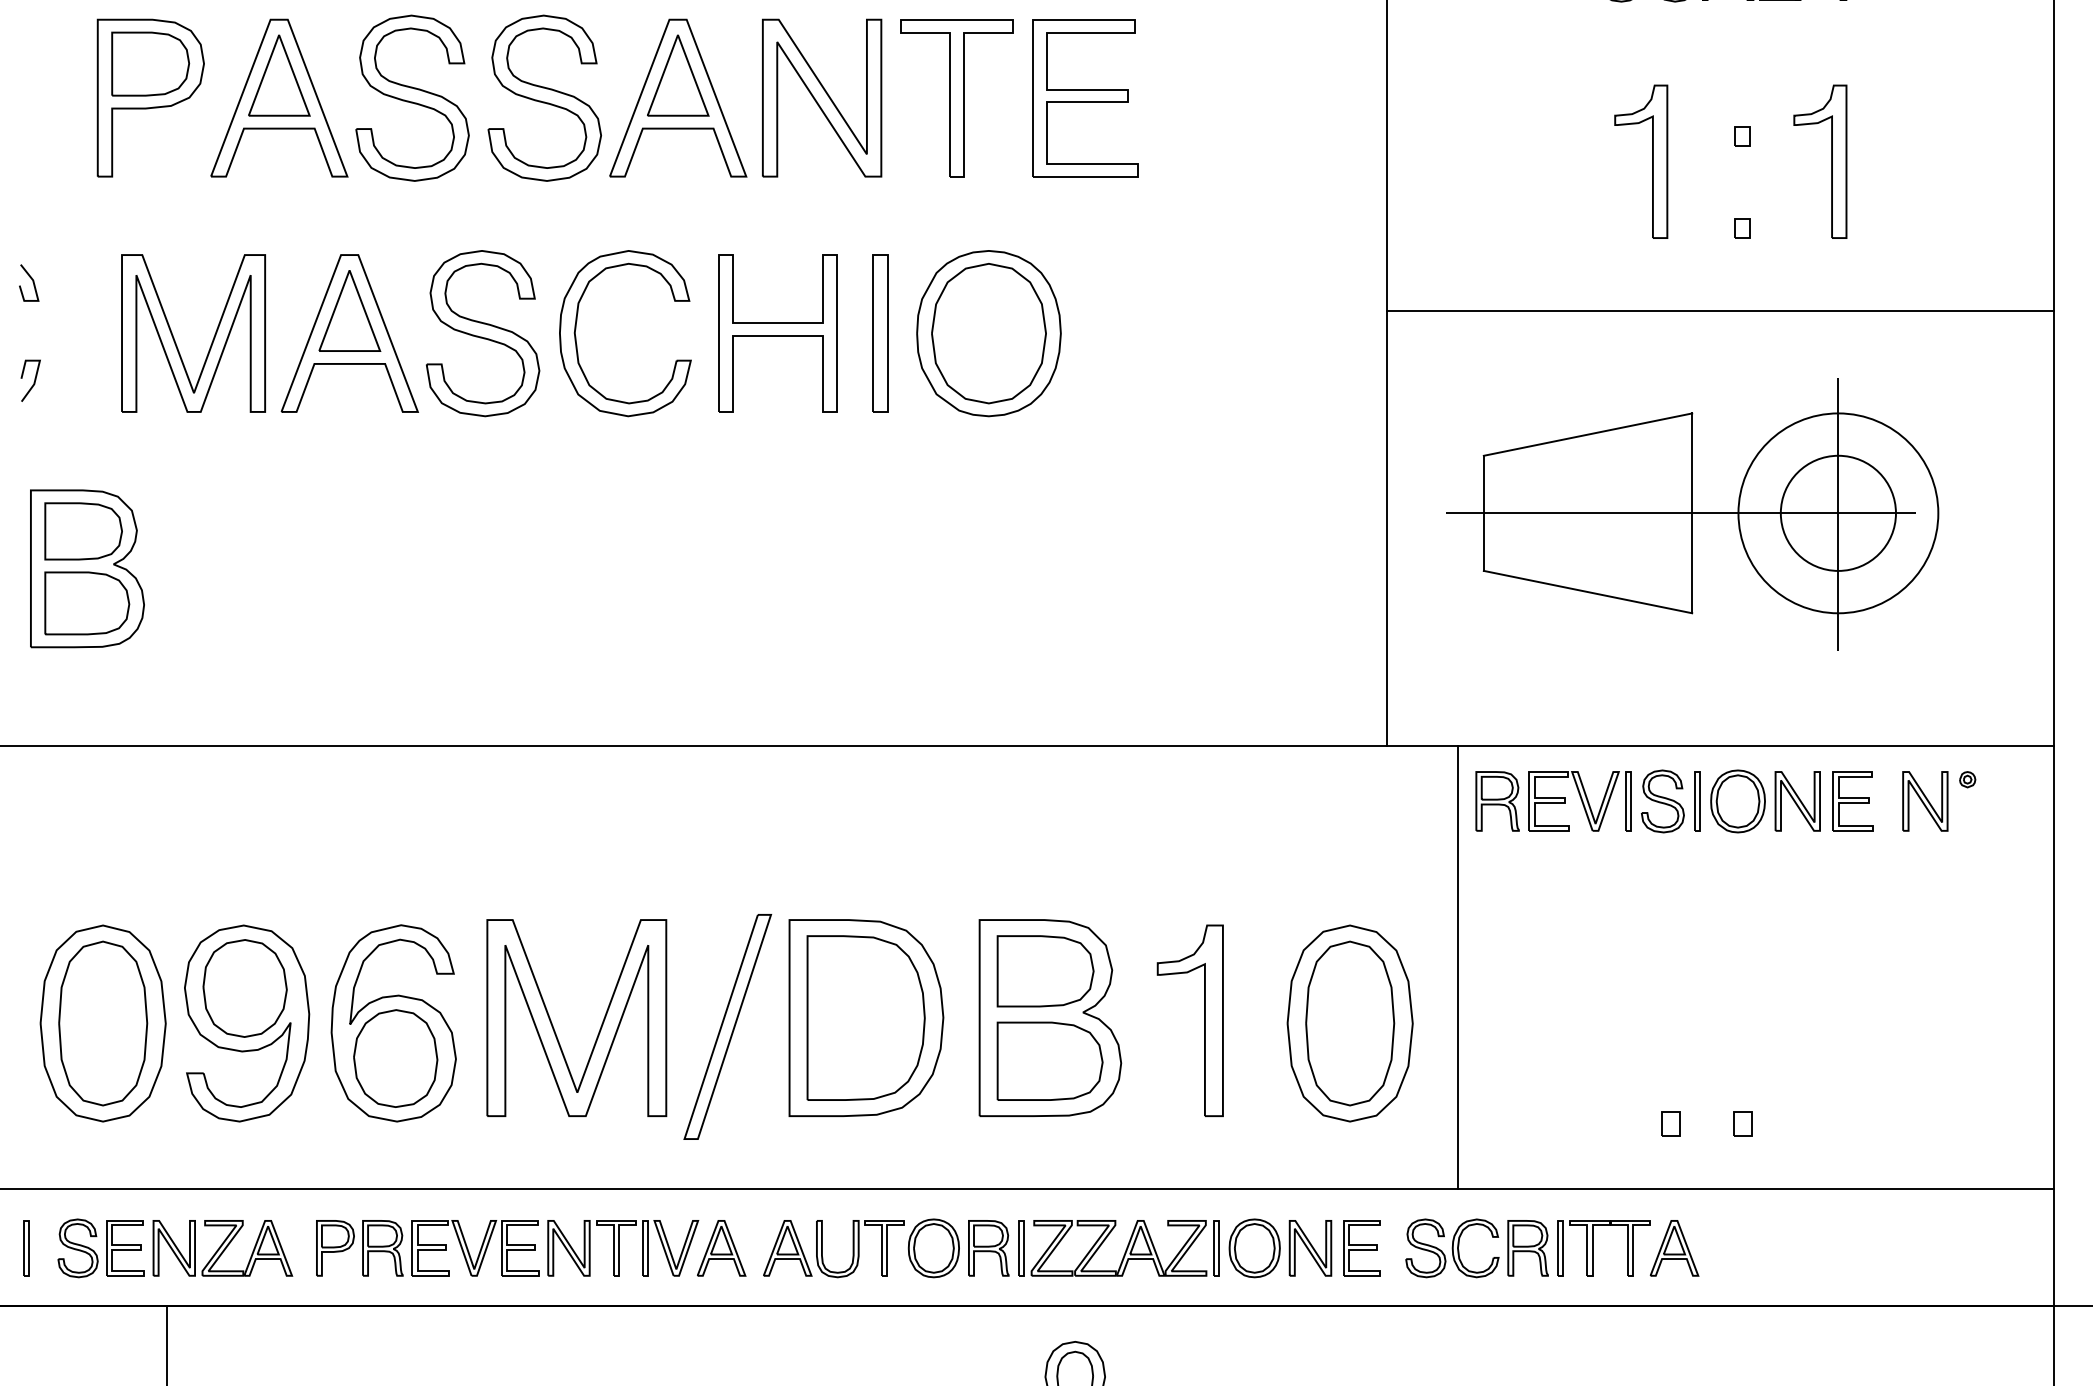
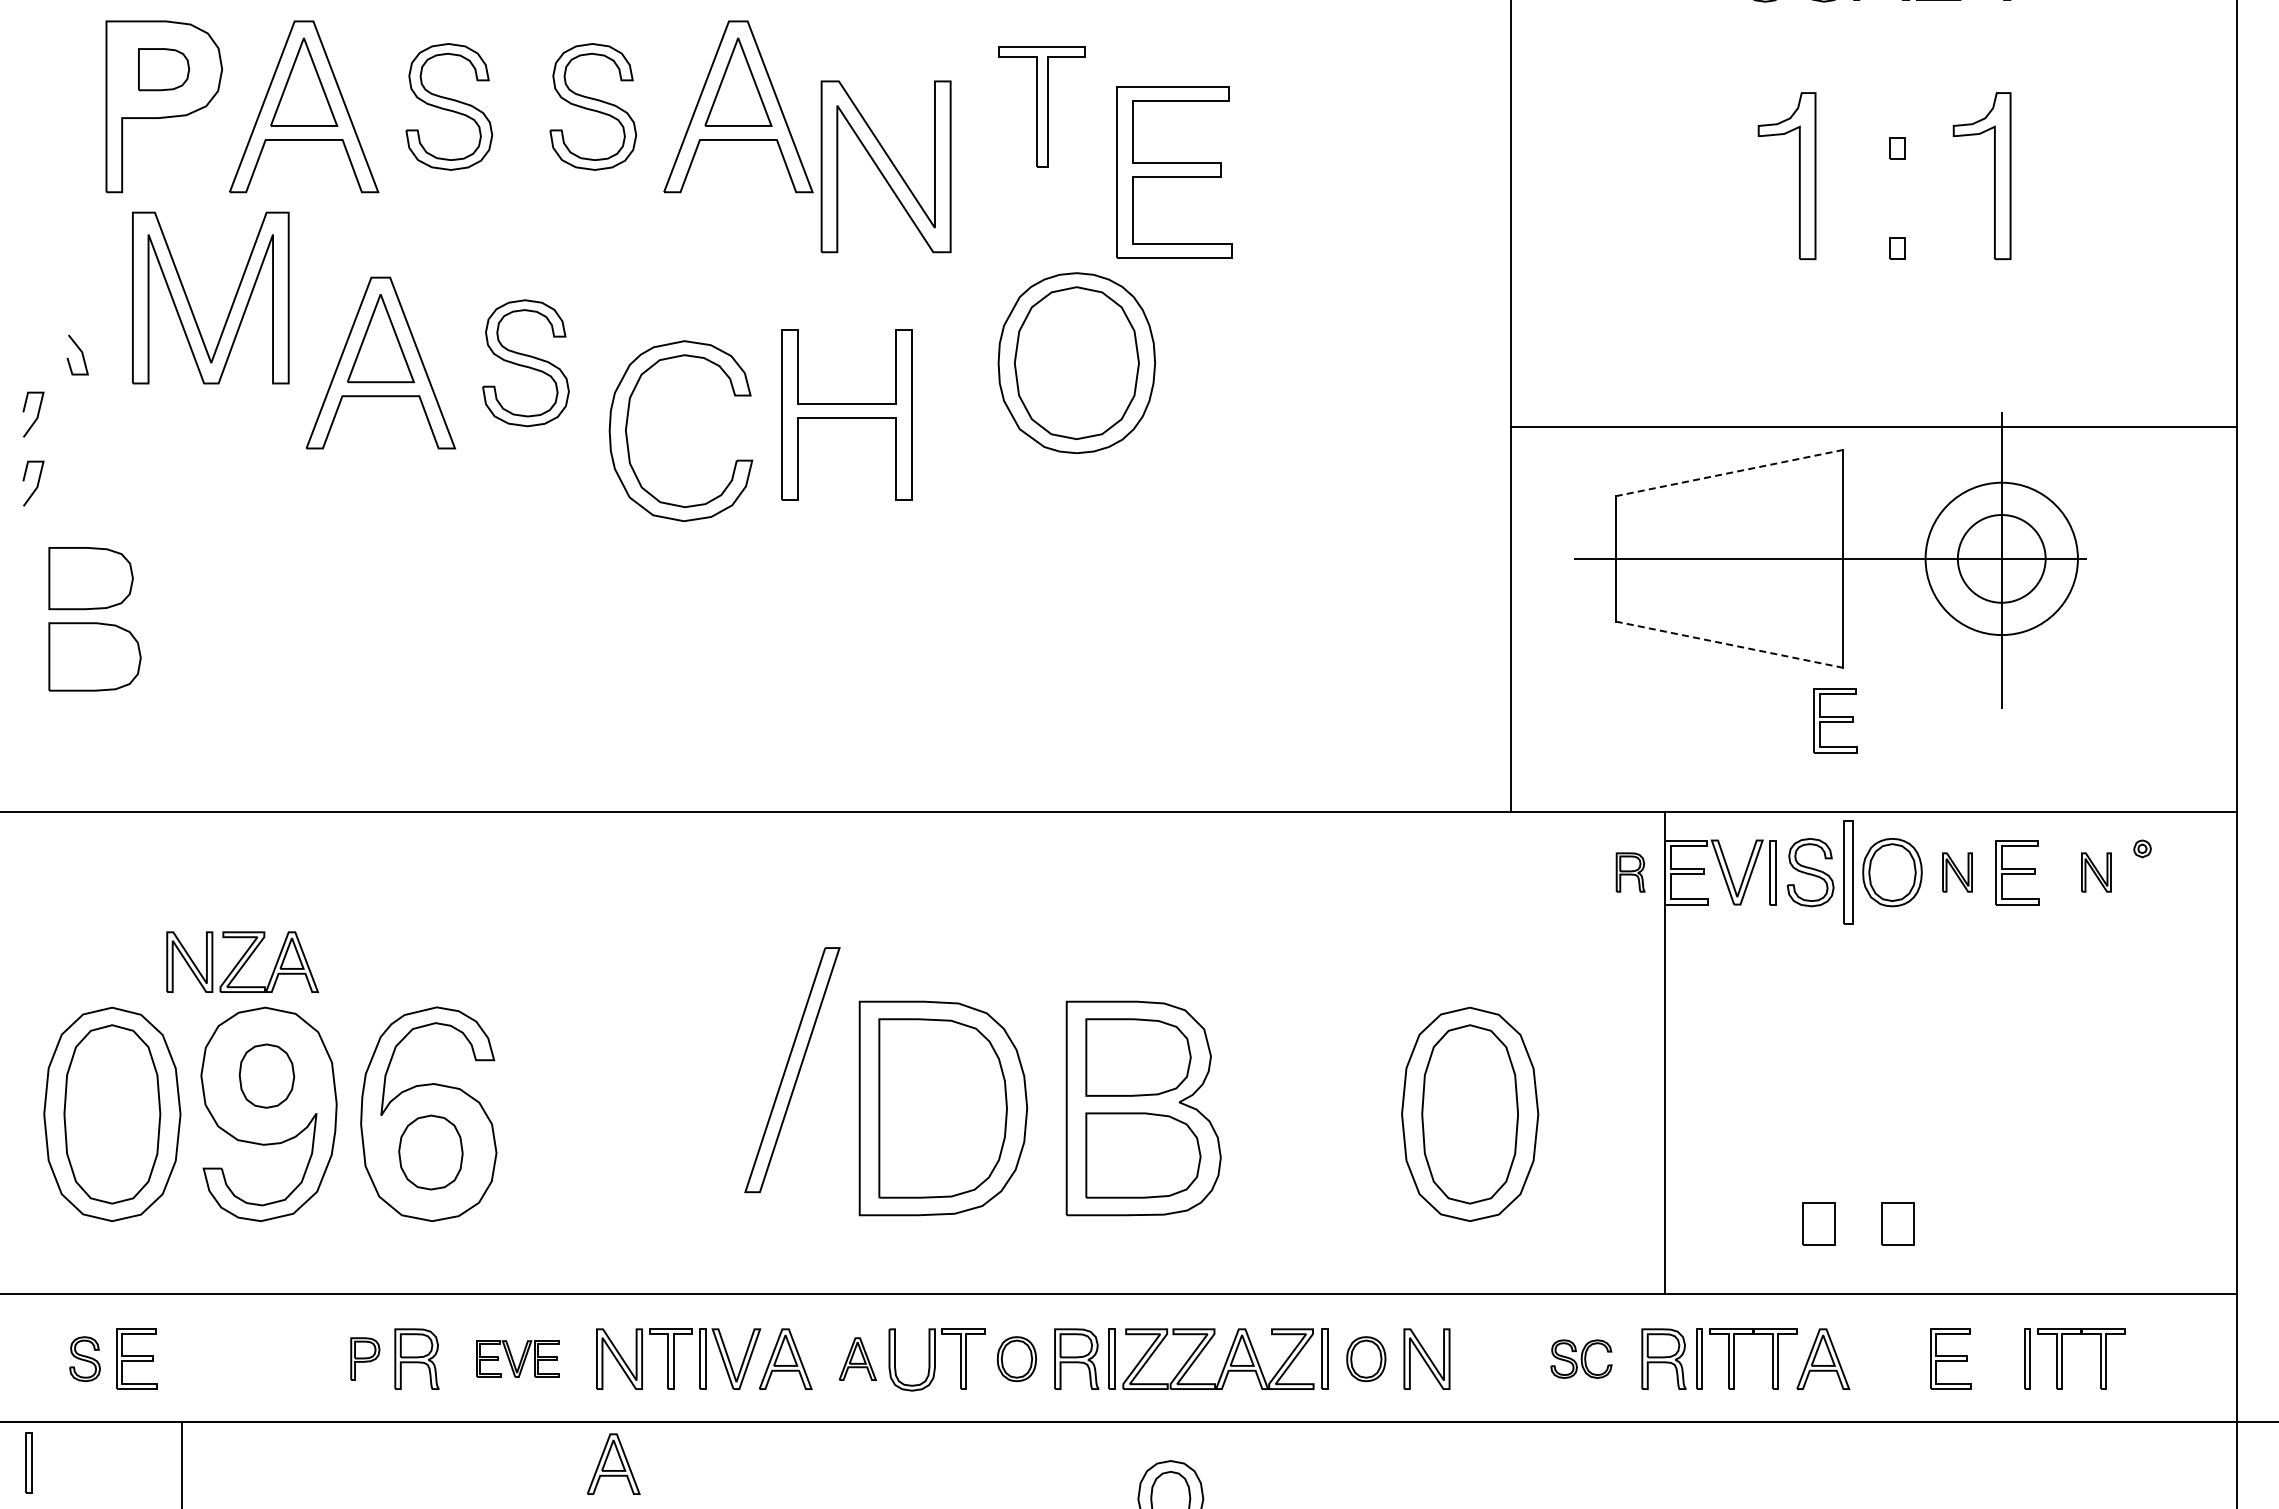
part: (150, 63) -> (163, 69), size x0.6
part: (412, 97) -> (449, 106), size x0.7
part: (545, 97) -> (593, 106), size x0.7
part: (821, 97) -> (885, 166), moved
part: (956, 97) -> (1041, 106), size x0.7
part: (1085, 97) -> (1174, 172), moved
line: (32, 282) -> (81, 354), moved
line: (1720, 310) -> (1873, 427), moved
part: (777, 332) -> (846, 414), moved
part: (880, 332) -> (958, 362), removed
part: (482, 333) -> (525, 363), size x0.7
part: (175, 341) -> (191, 306), moved
part: (577, 343) -> (628, 441), moved
line: (1588, 434) -> (1729, 473), solid -> dashed
line: (33, 445) -> (36, 485), added
circle: (1838, 512) -> (2001, 558), size x0.7
circle: (1838, 512) -> (2001, 558), size x0.7
part: (86, 569) -> (94, 619), removed
line: (1588, 591) -> (1729, 644), solid -> dashed
part: (1685, 661) -> (1835, 720), added
part: (1497, 801) -> (1630, 872), size x0.6
part: (1696, 801) -> (1847, 872), size x1.6
part: (1797, 801) -> (1957, 872), size x0.6
part: (1925, 801) -> (2096, 872), size x0.6
line: (1457, 966) -> (1664, 1052), moved
part: (244, 987) -> (266, 1075), size x0.6
part: (1204, 1020) -> (1311, 1111), removed
part: (553, 1025) -> (602, 1116), removed
part: (727, 1027) -> (792, 1070), moved
part: (395, 1058) -> (430, 1152), size x0.7
part: (1670, 1123) -> (1818, 1223), size x1.6
part: (1742, 1123) -> (1897, 1223), size x1.6
part: (26, 1247) -> (28, 1462), moved
part: (77, 1247) -> (84, 1358), size x0.7
part: (222, 1247) -> (242, 961), moved
part: (335, 1247) -> (365, 1358), size x0.7
part: (475, 1247) -> (517, 1358), size x0.6
part: (787, 1247) -> (857, 1358), size x0.7
part: (933, 1247) -> (1016, 1358), size x0.7
part: (1254, 1247) -> (1366, 1358), size x0.7
part: (1361, 1247) -> (1950, 1358), moved
part: (1452, 1247) -> (1581, 1358), size x0.6
part: (1894, 1247) -> (2062, 1358), added
part: (563, 1344) -> (613, 1463), added

